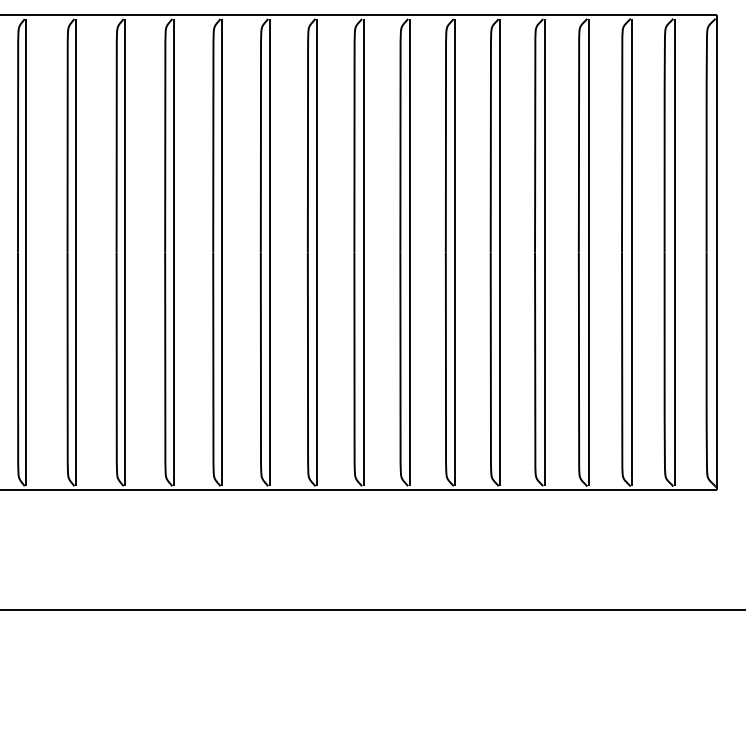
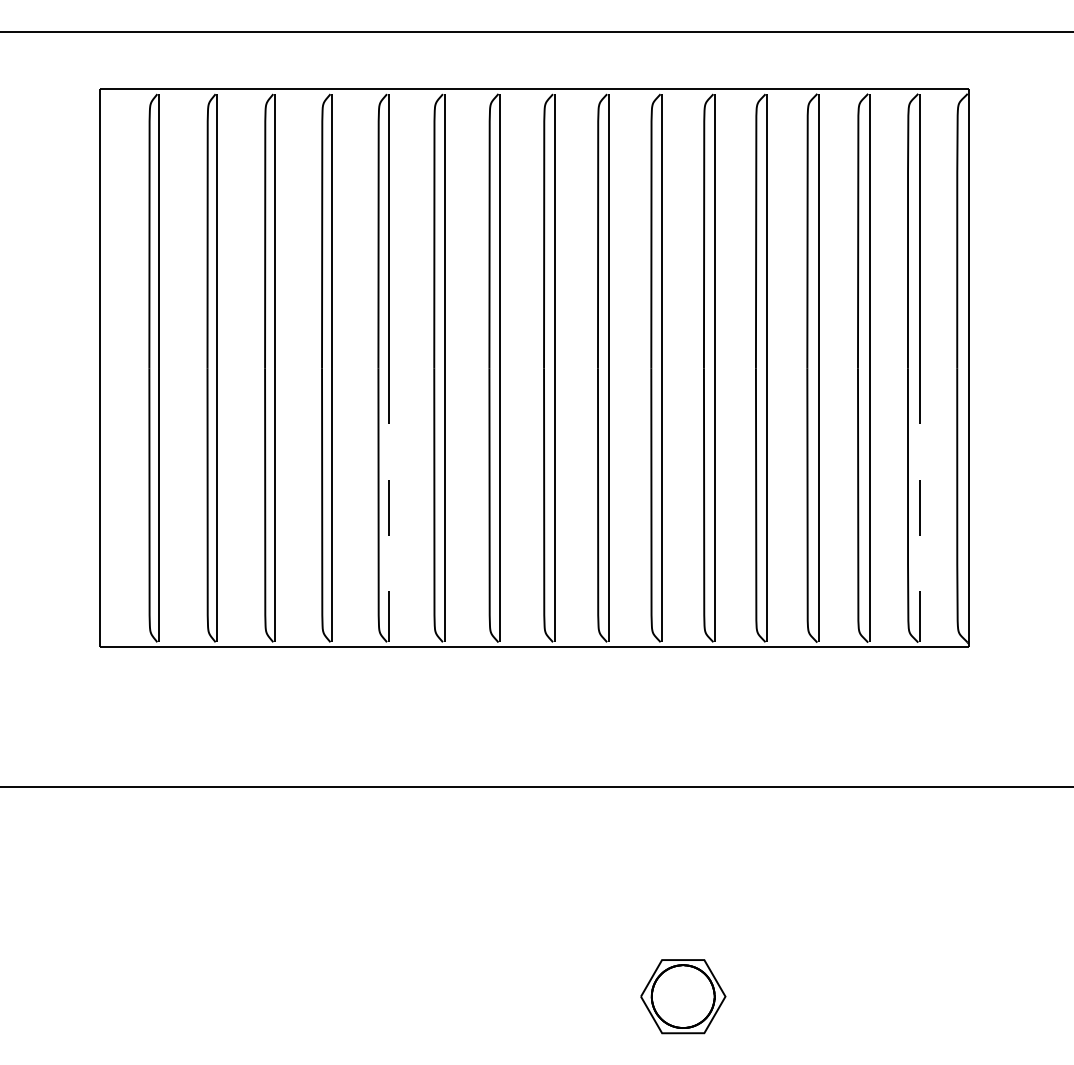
line: (221, 369) -> (388, 505), solid -> dashed
line: (674, 369) -> (919, 505), solid -> dashed

